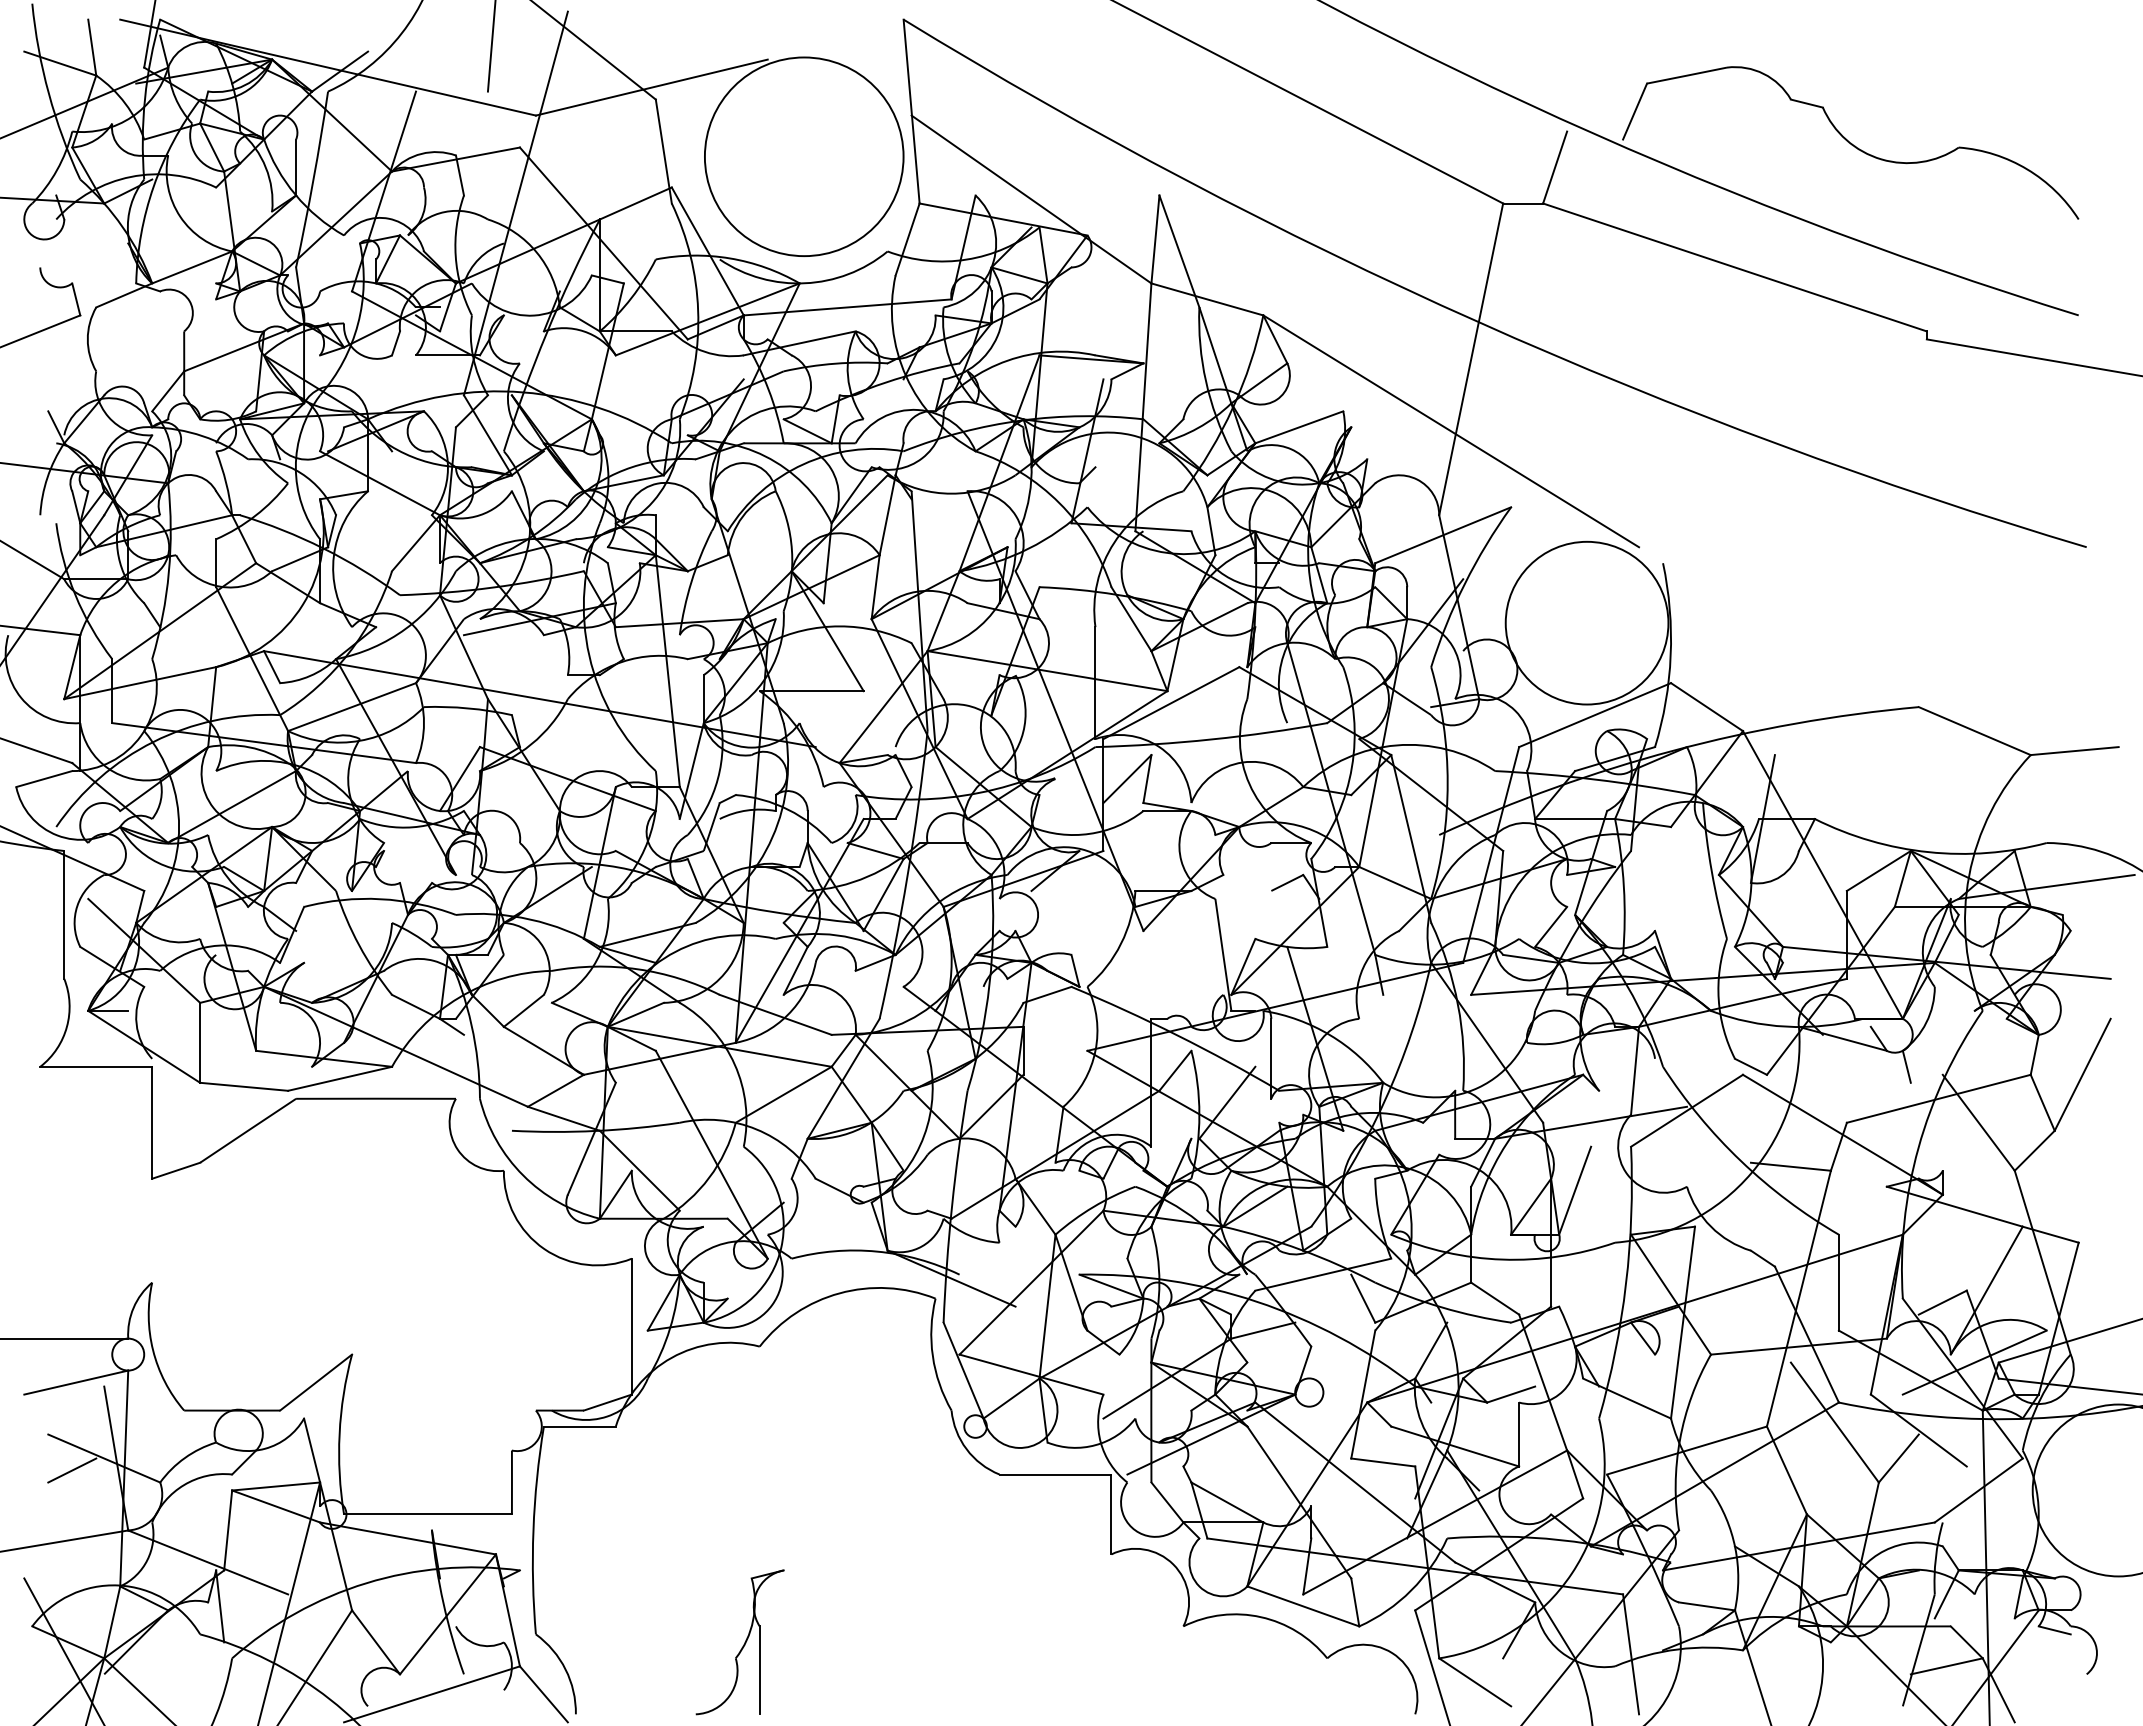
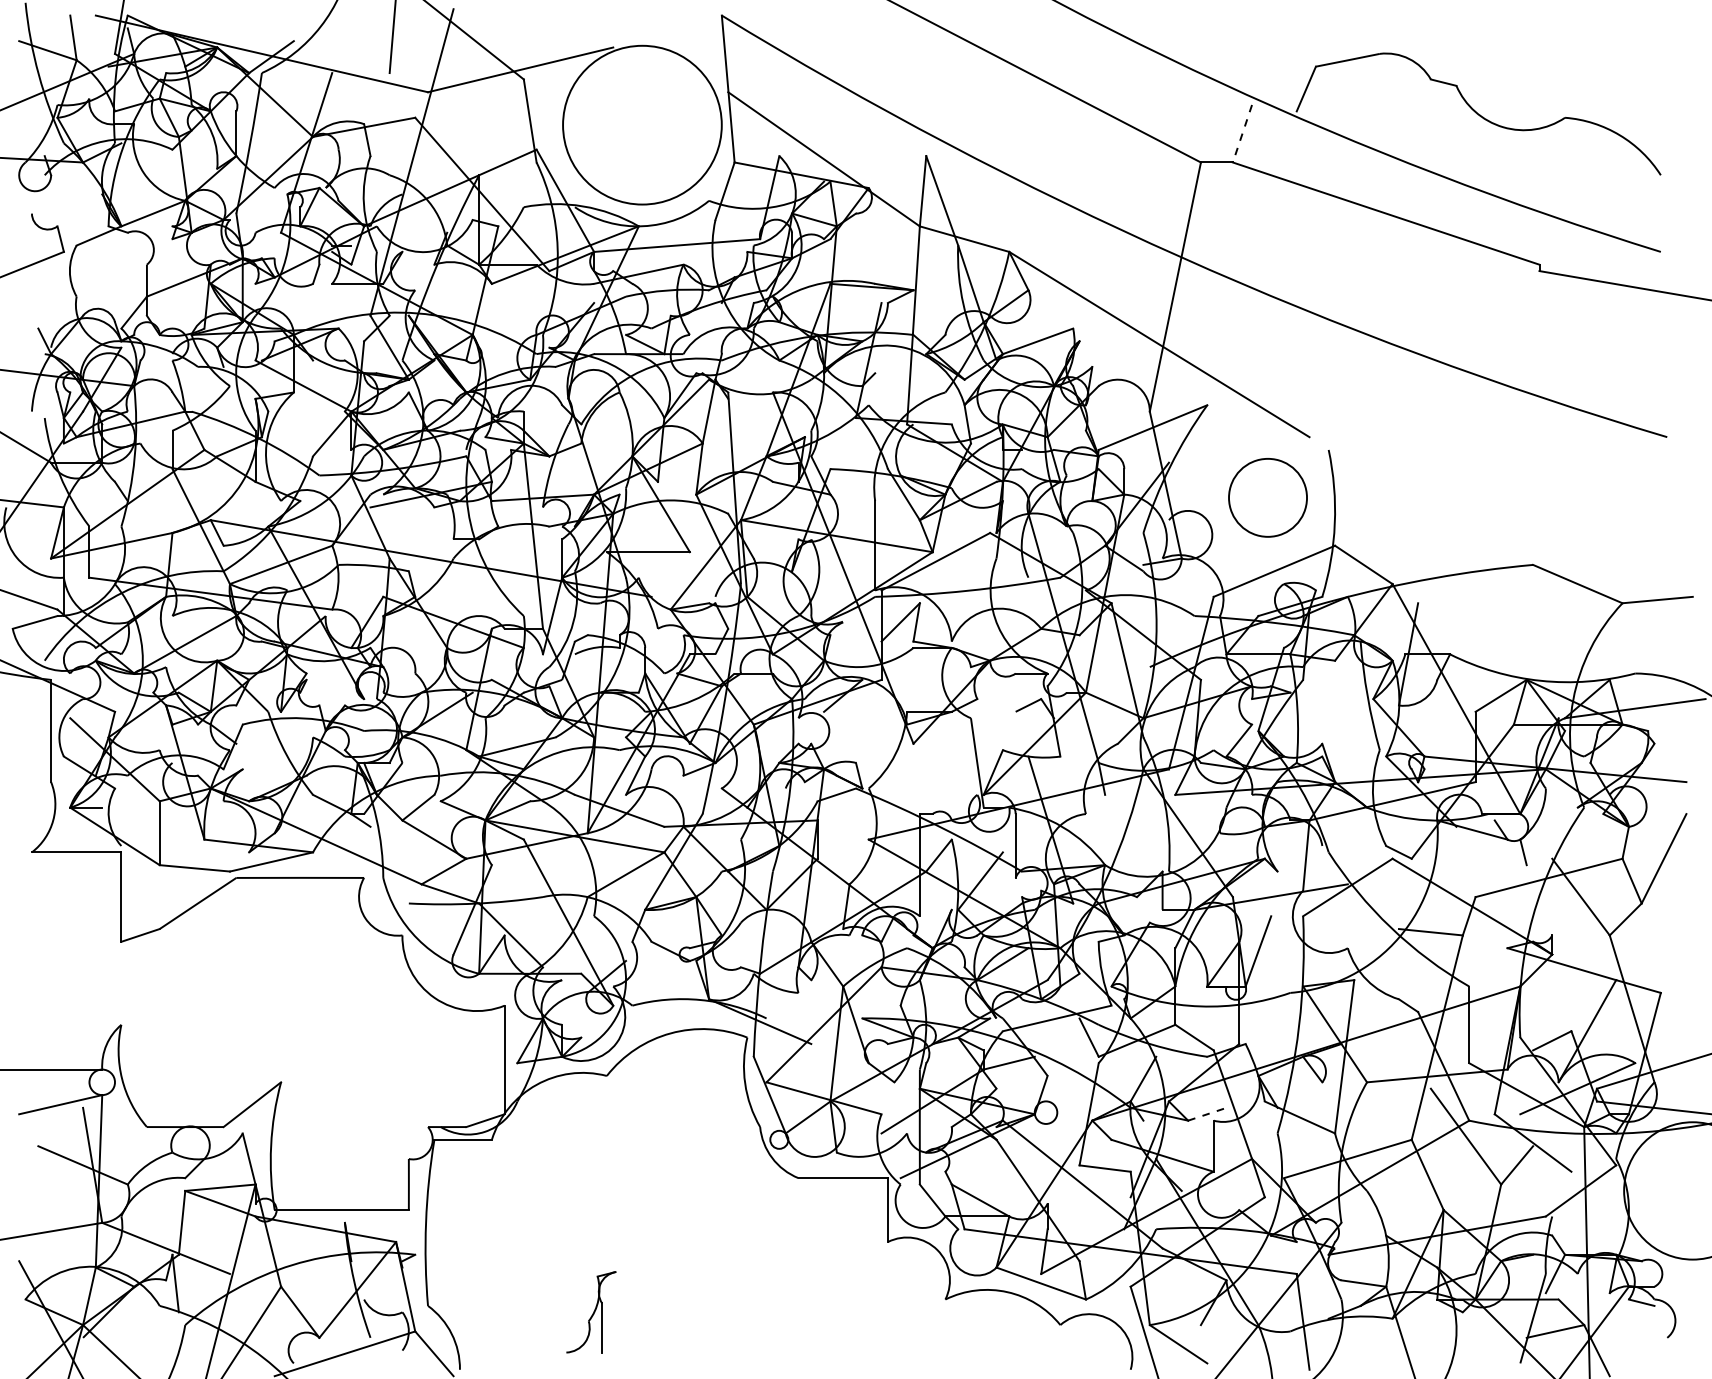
line: (1555, 167) -> (1242, 133), solid -> dashed
circle: (1586, 622) -> (1267, 497), size x0.6
line: (1511, 1394) -> (1207, 1114), solid -> dashed
line: (72, 1470) -> (57, 1174), removed
part: (739, 1642) -> (590, 1312), size x0.7

